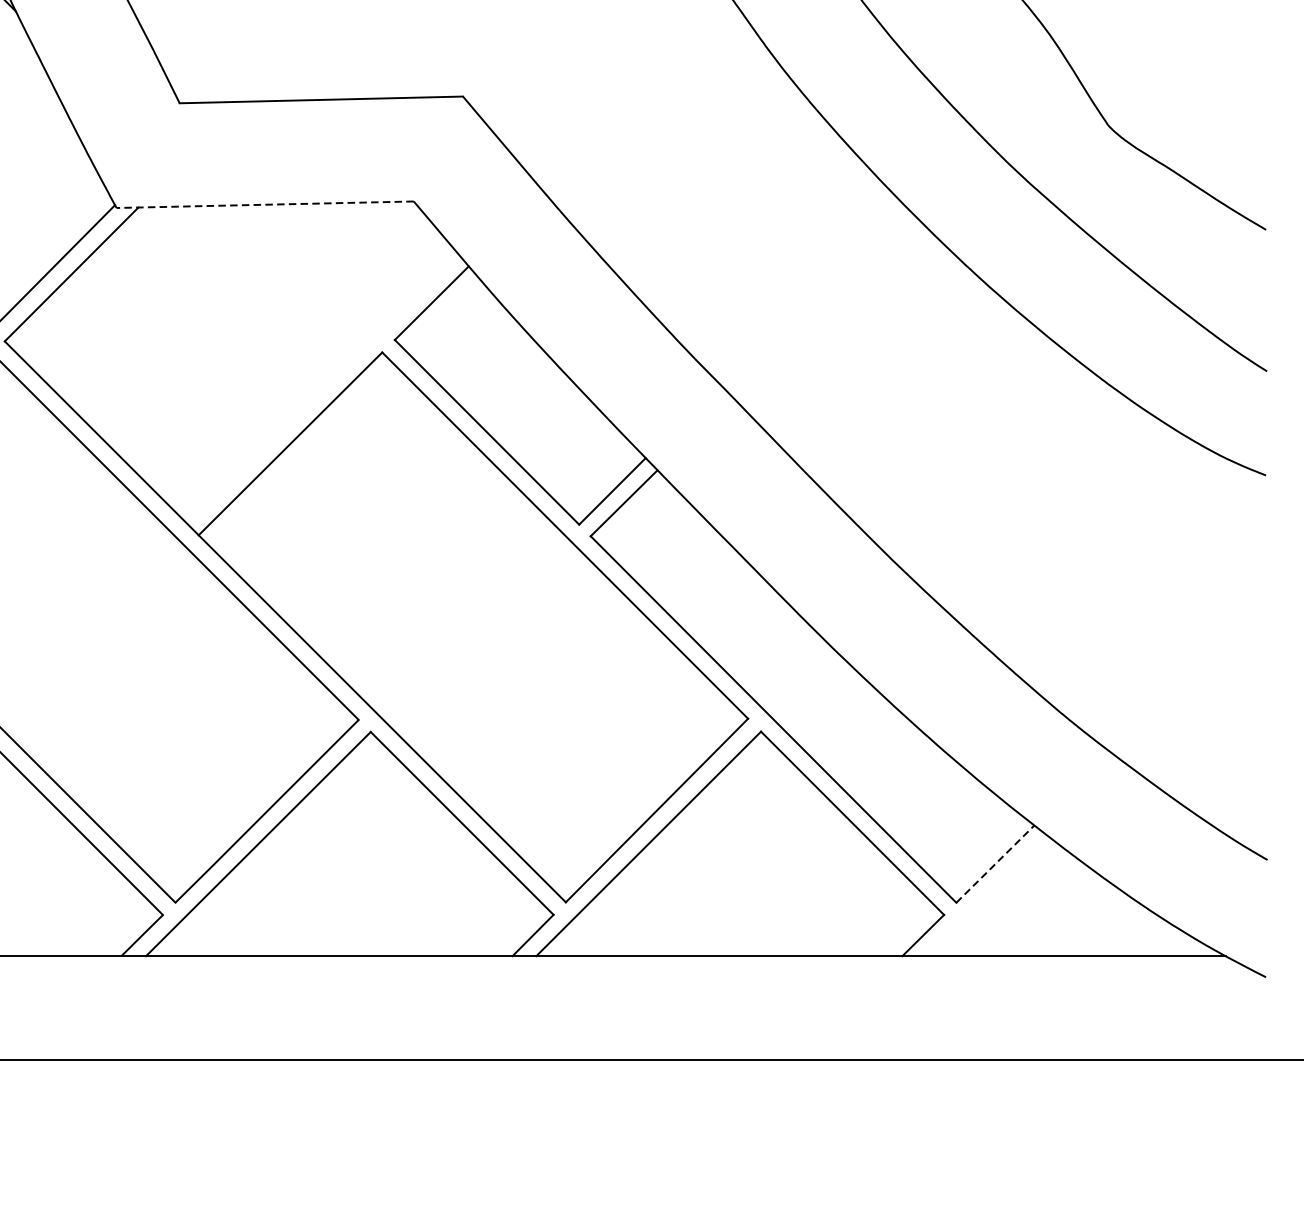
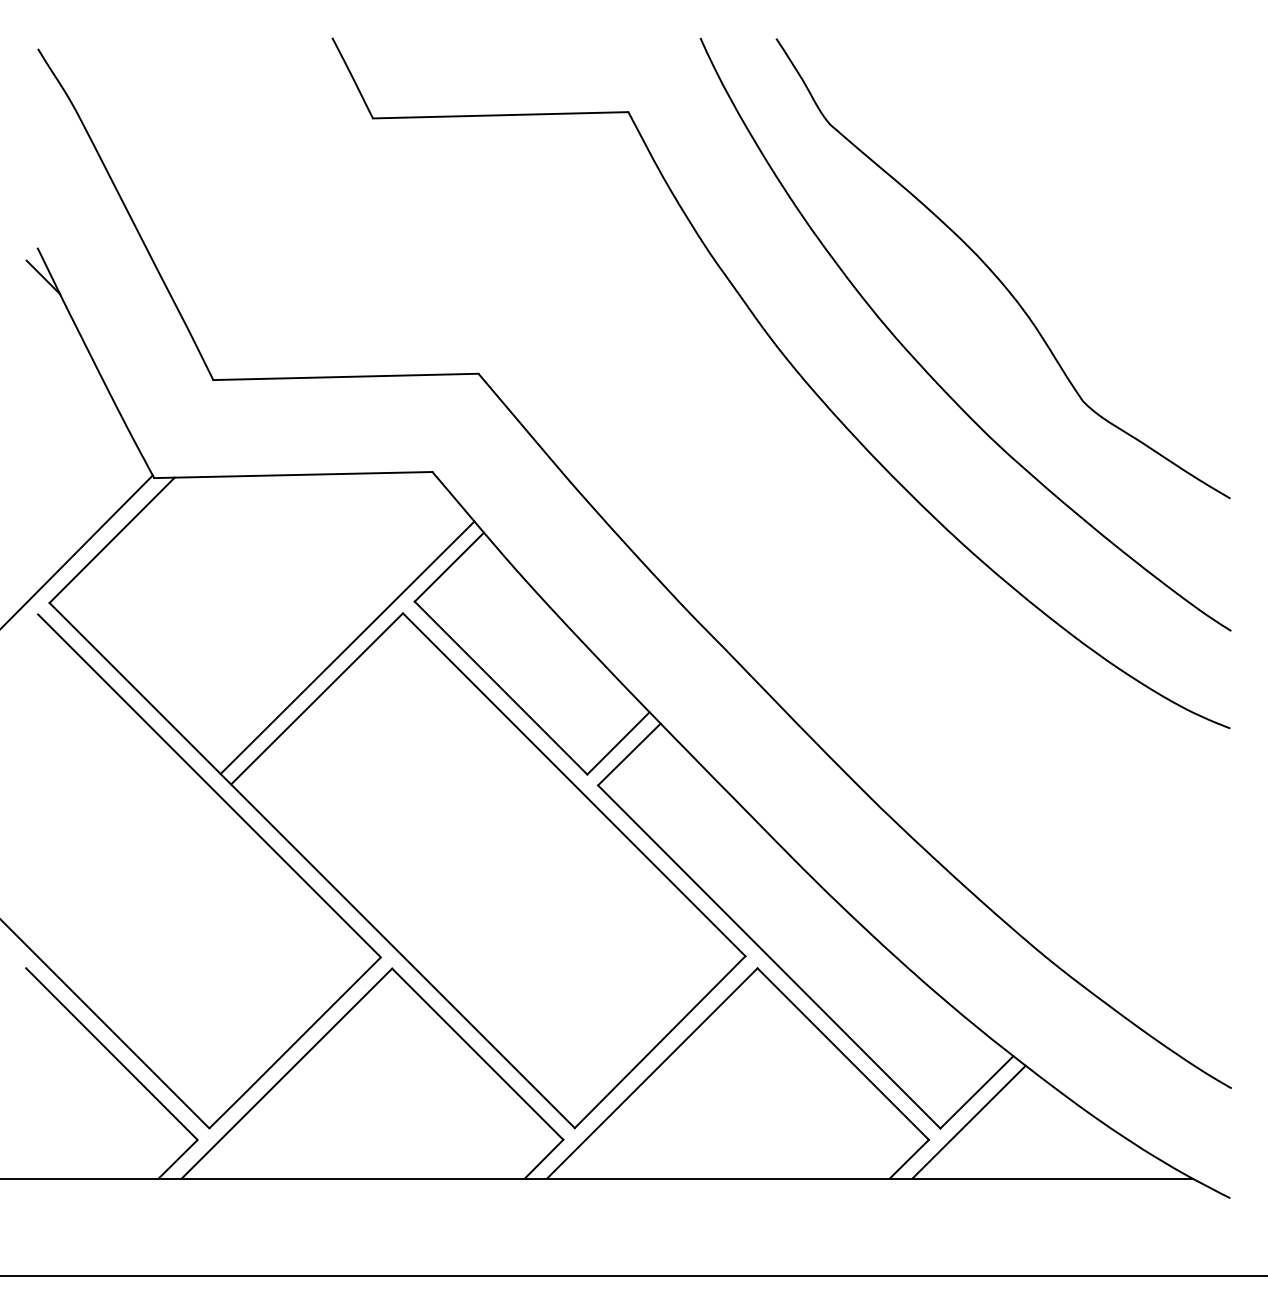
line: (264, 205) -> (292, 475), dashed -> solid
line: (323, 388) -> (347, 647), added
line: (995, 864) -> (977, 1092), dashed -> solid
line: (986, 895) -> (968, 1121), added

